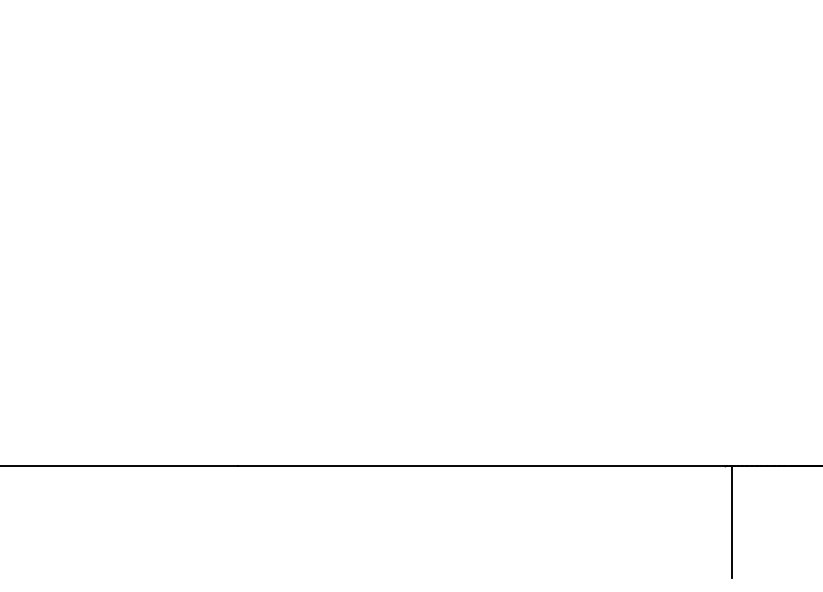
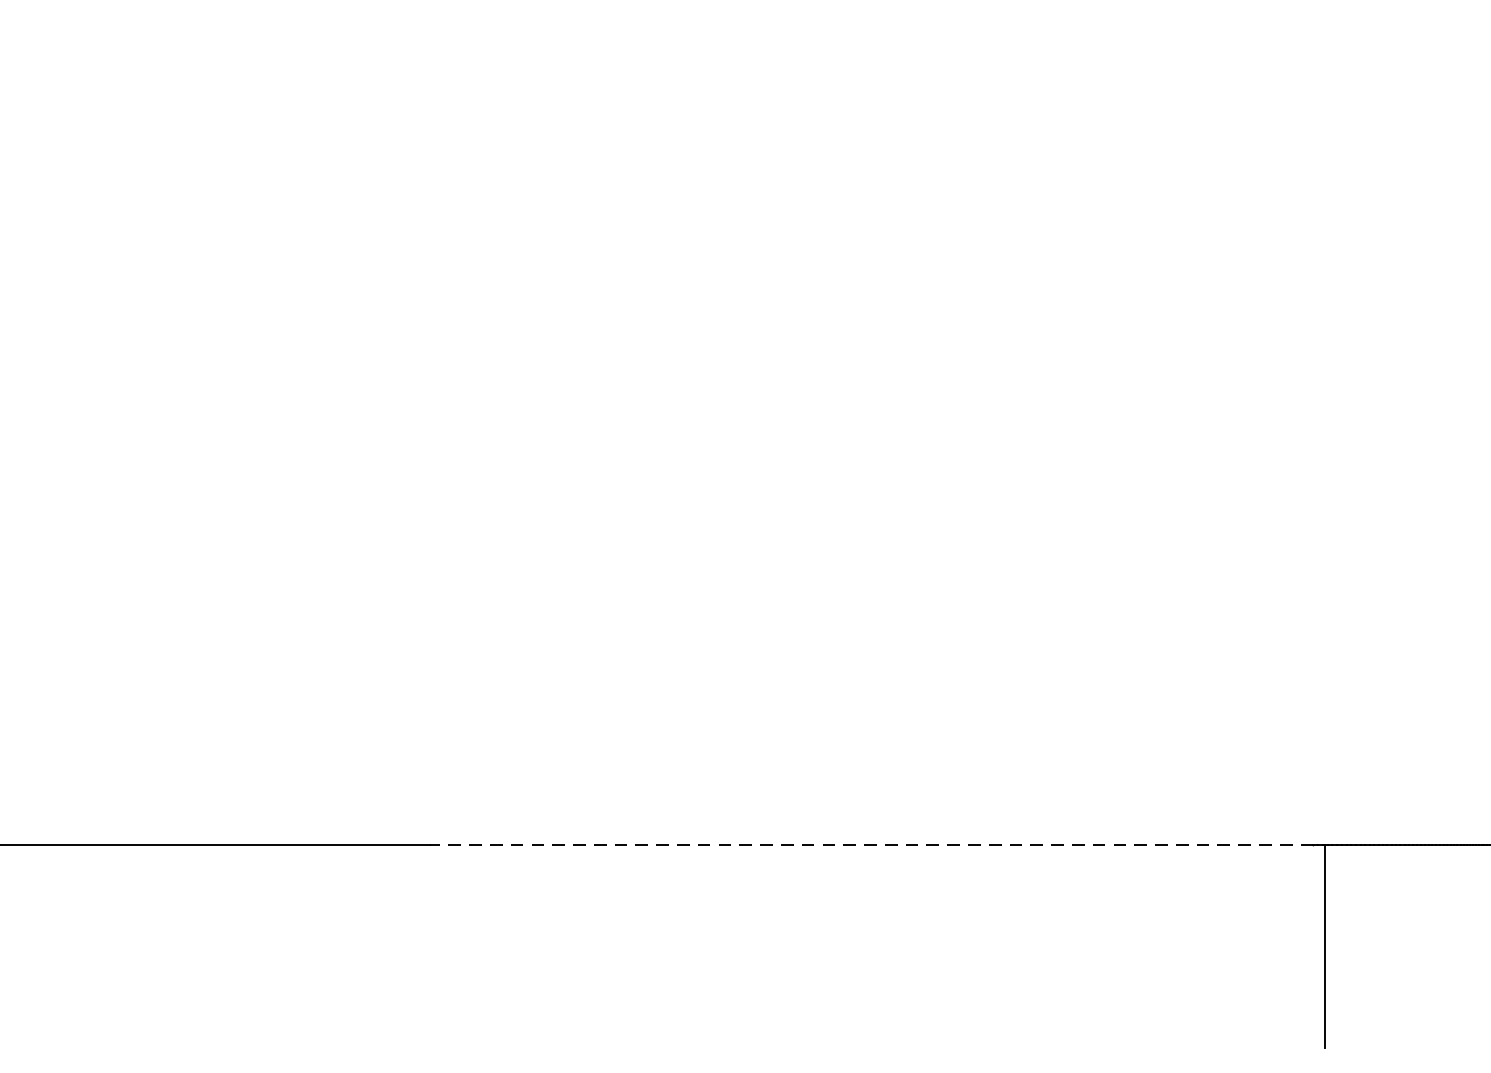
line: (481, 466) -> (872, 845), solid -> dashed

